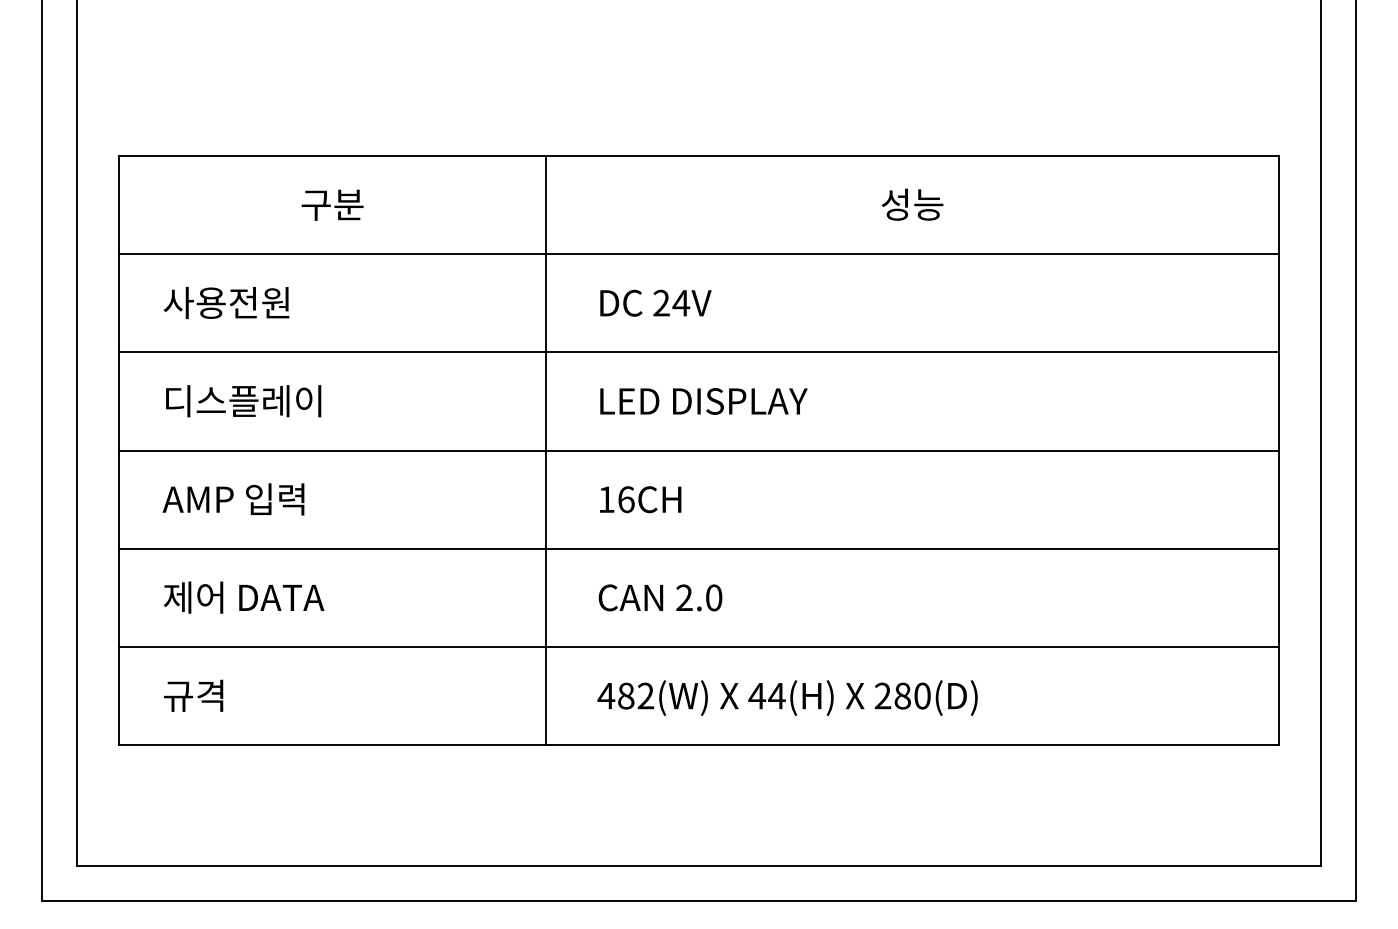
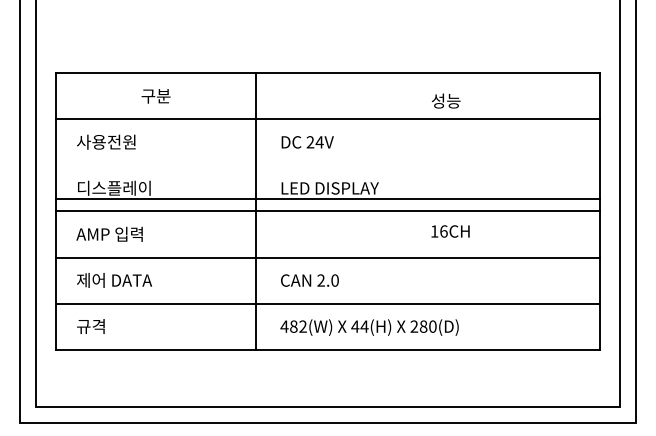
text: (913, 203) -> (446, 100), moved
line: (697, 352) -> (327, 199), moved
text: (640, 499) -> (450, 231), moved

